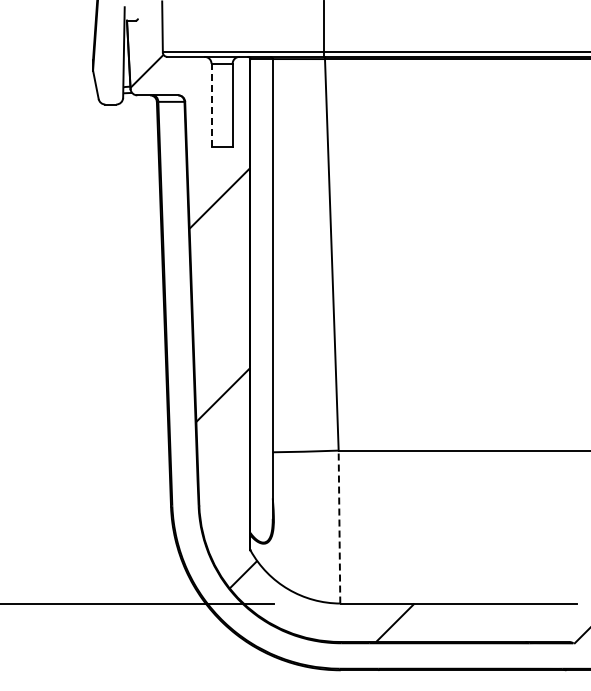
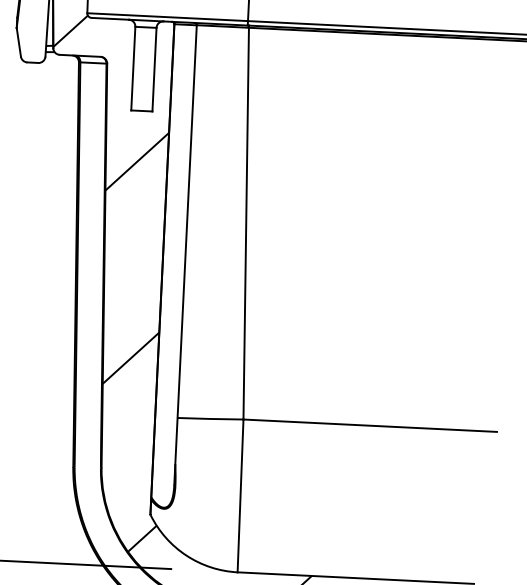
line: (211, 105) -> (133, 68), dashed -> solid
line: (339, 526) -> (240, 495), dashed -> solid

